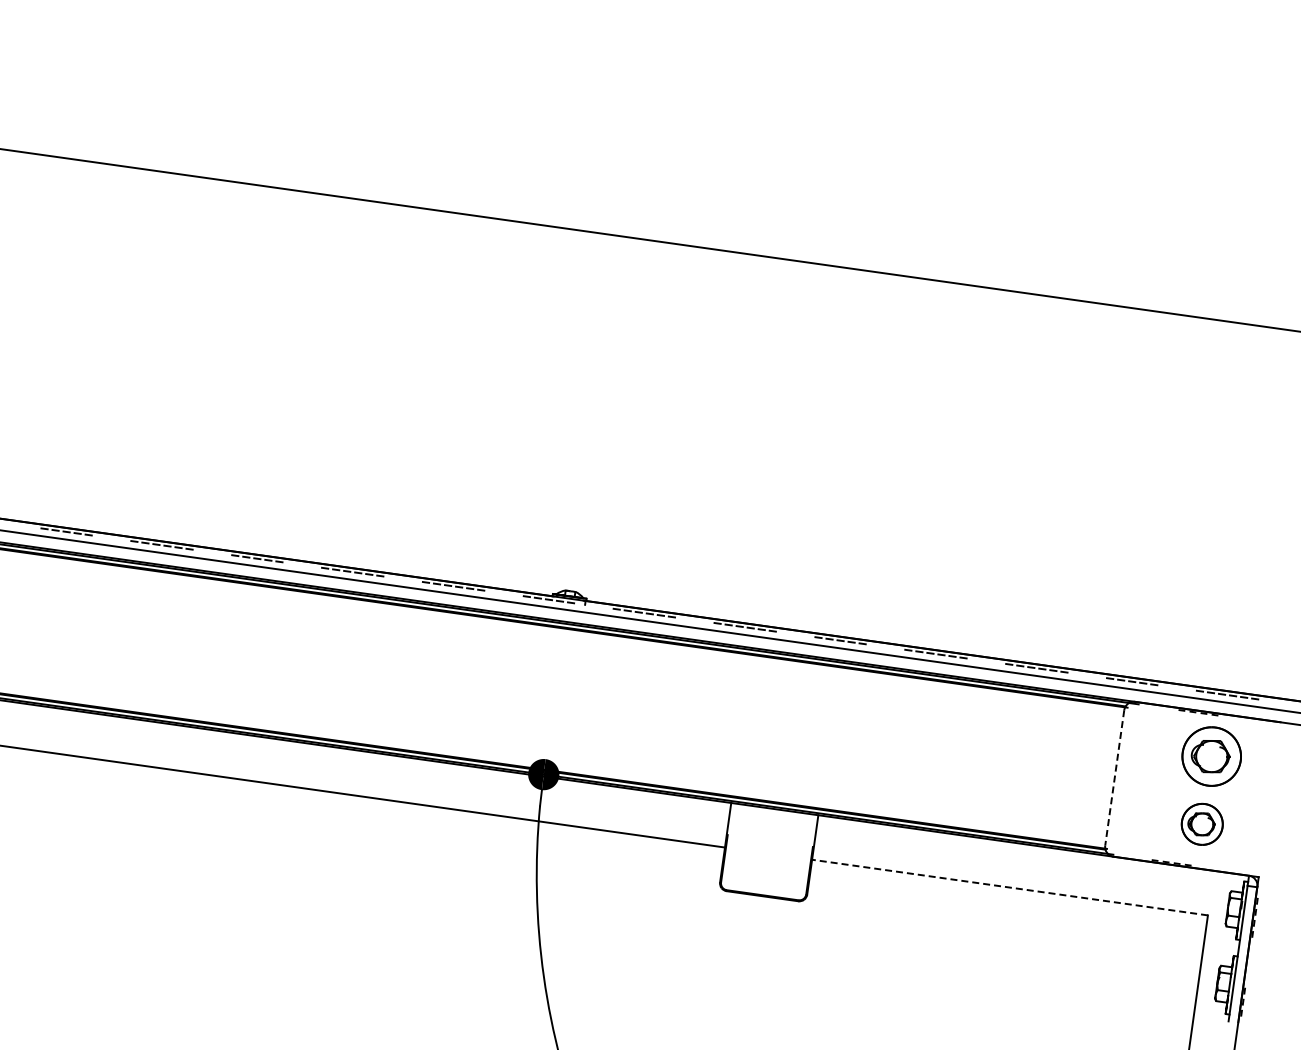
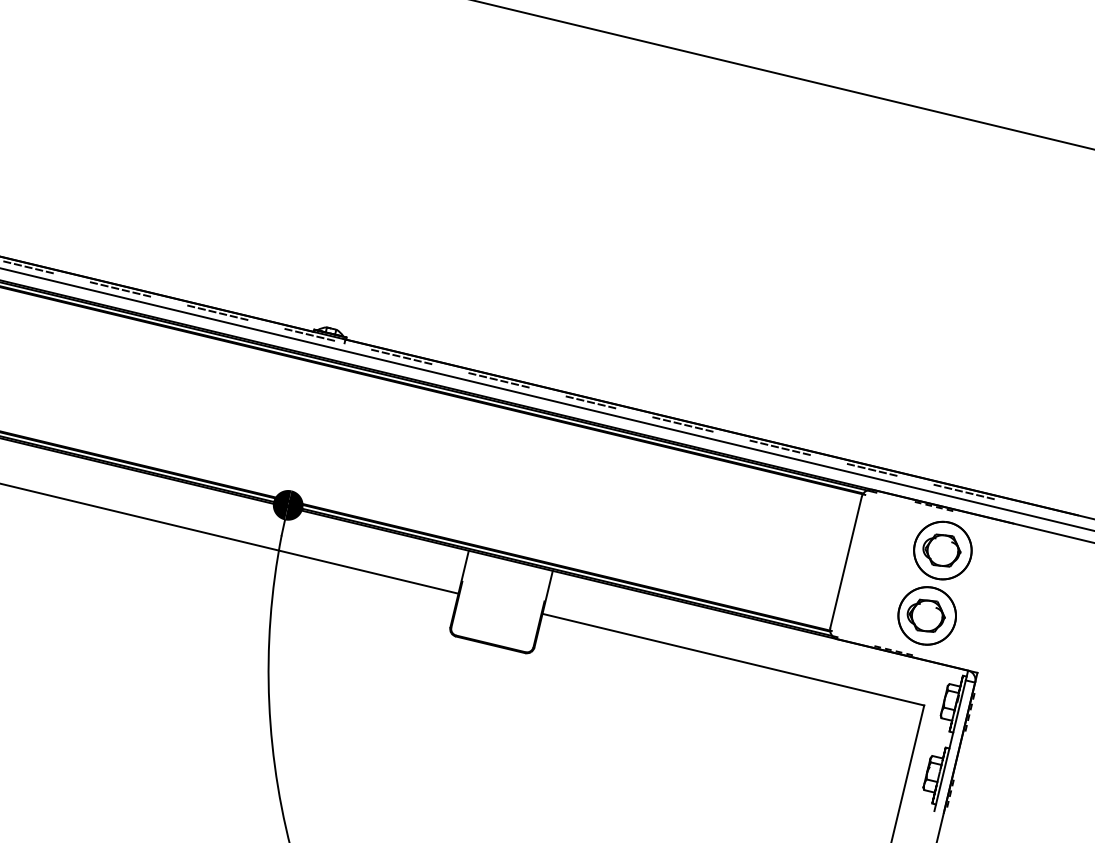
line: (1114, 778) -> (845, 562), dashed -> solid
part: (1202, 824) -> (927, 616), size x1.43
line: (1010, 887) -> (733, 659), dashed -> solid

